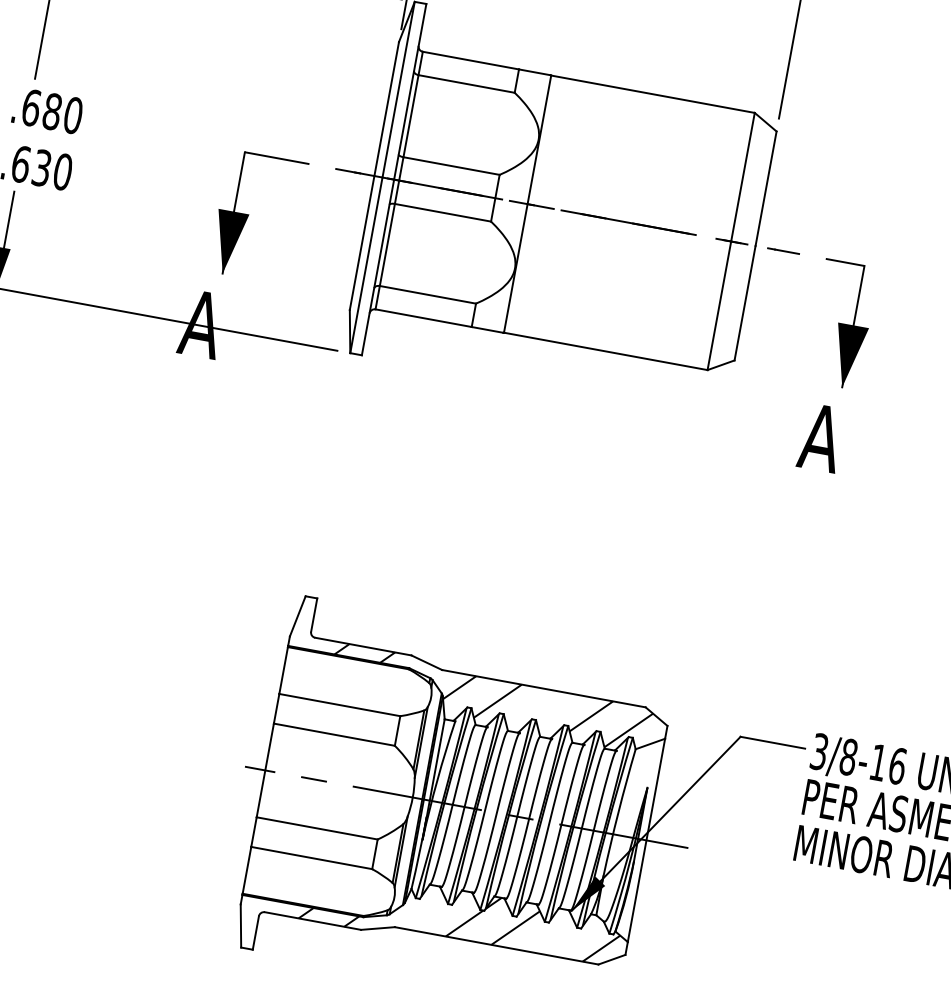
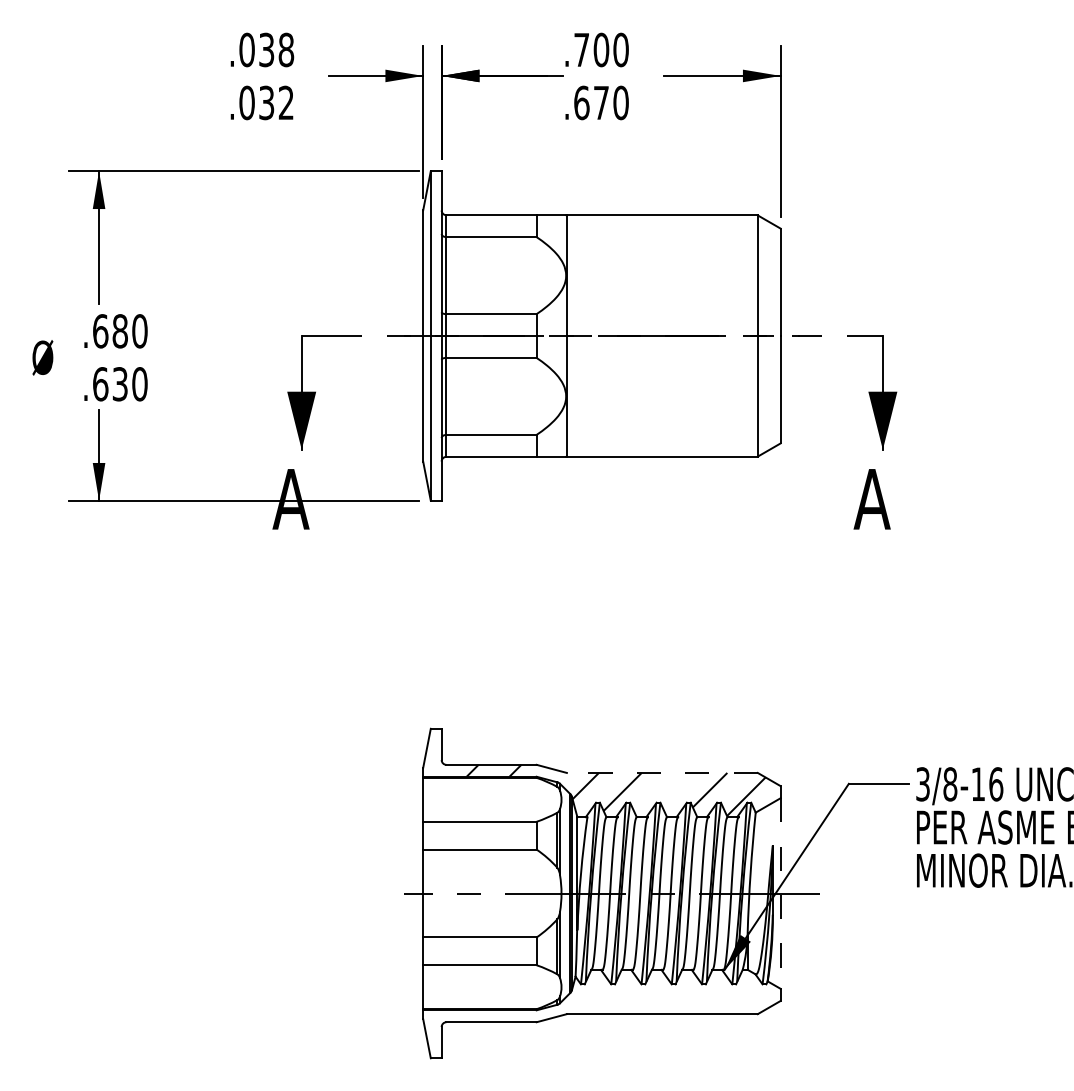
line: (543, 688) -> (661, 772), solid -> dashed
line: (646, 841) -> (780, 894), solid -> dashed
hatch: (461, 918) -> (625, 995), removed

